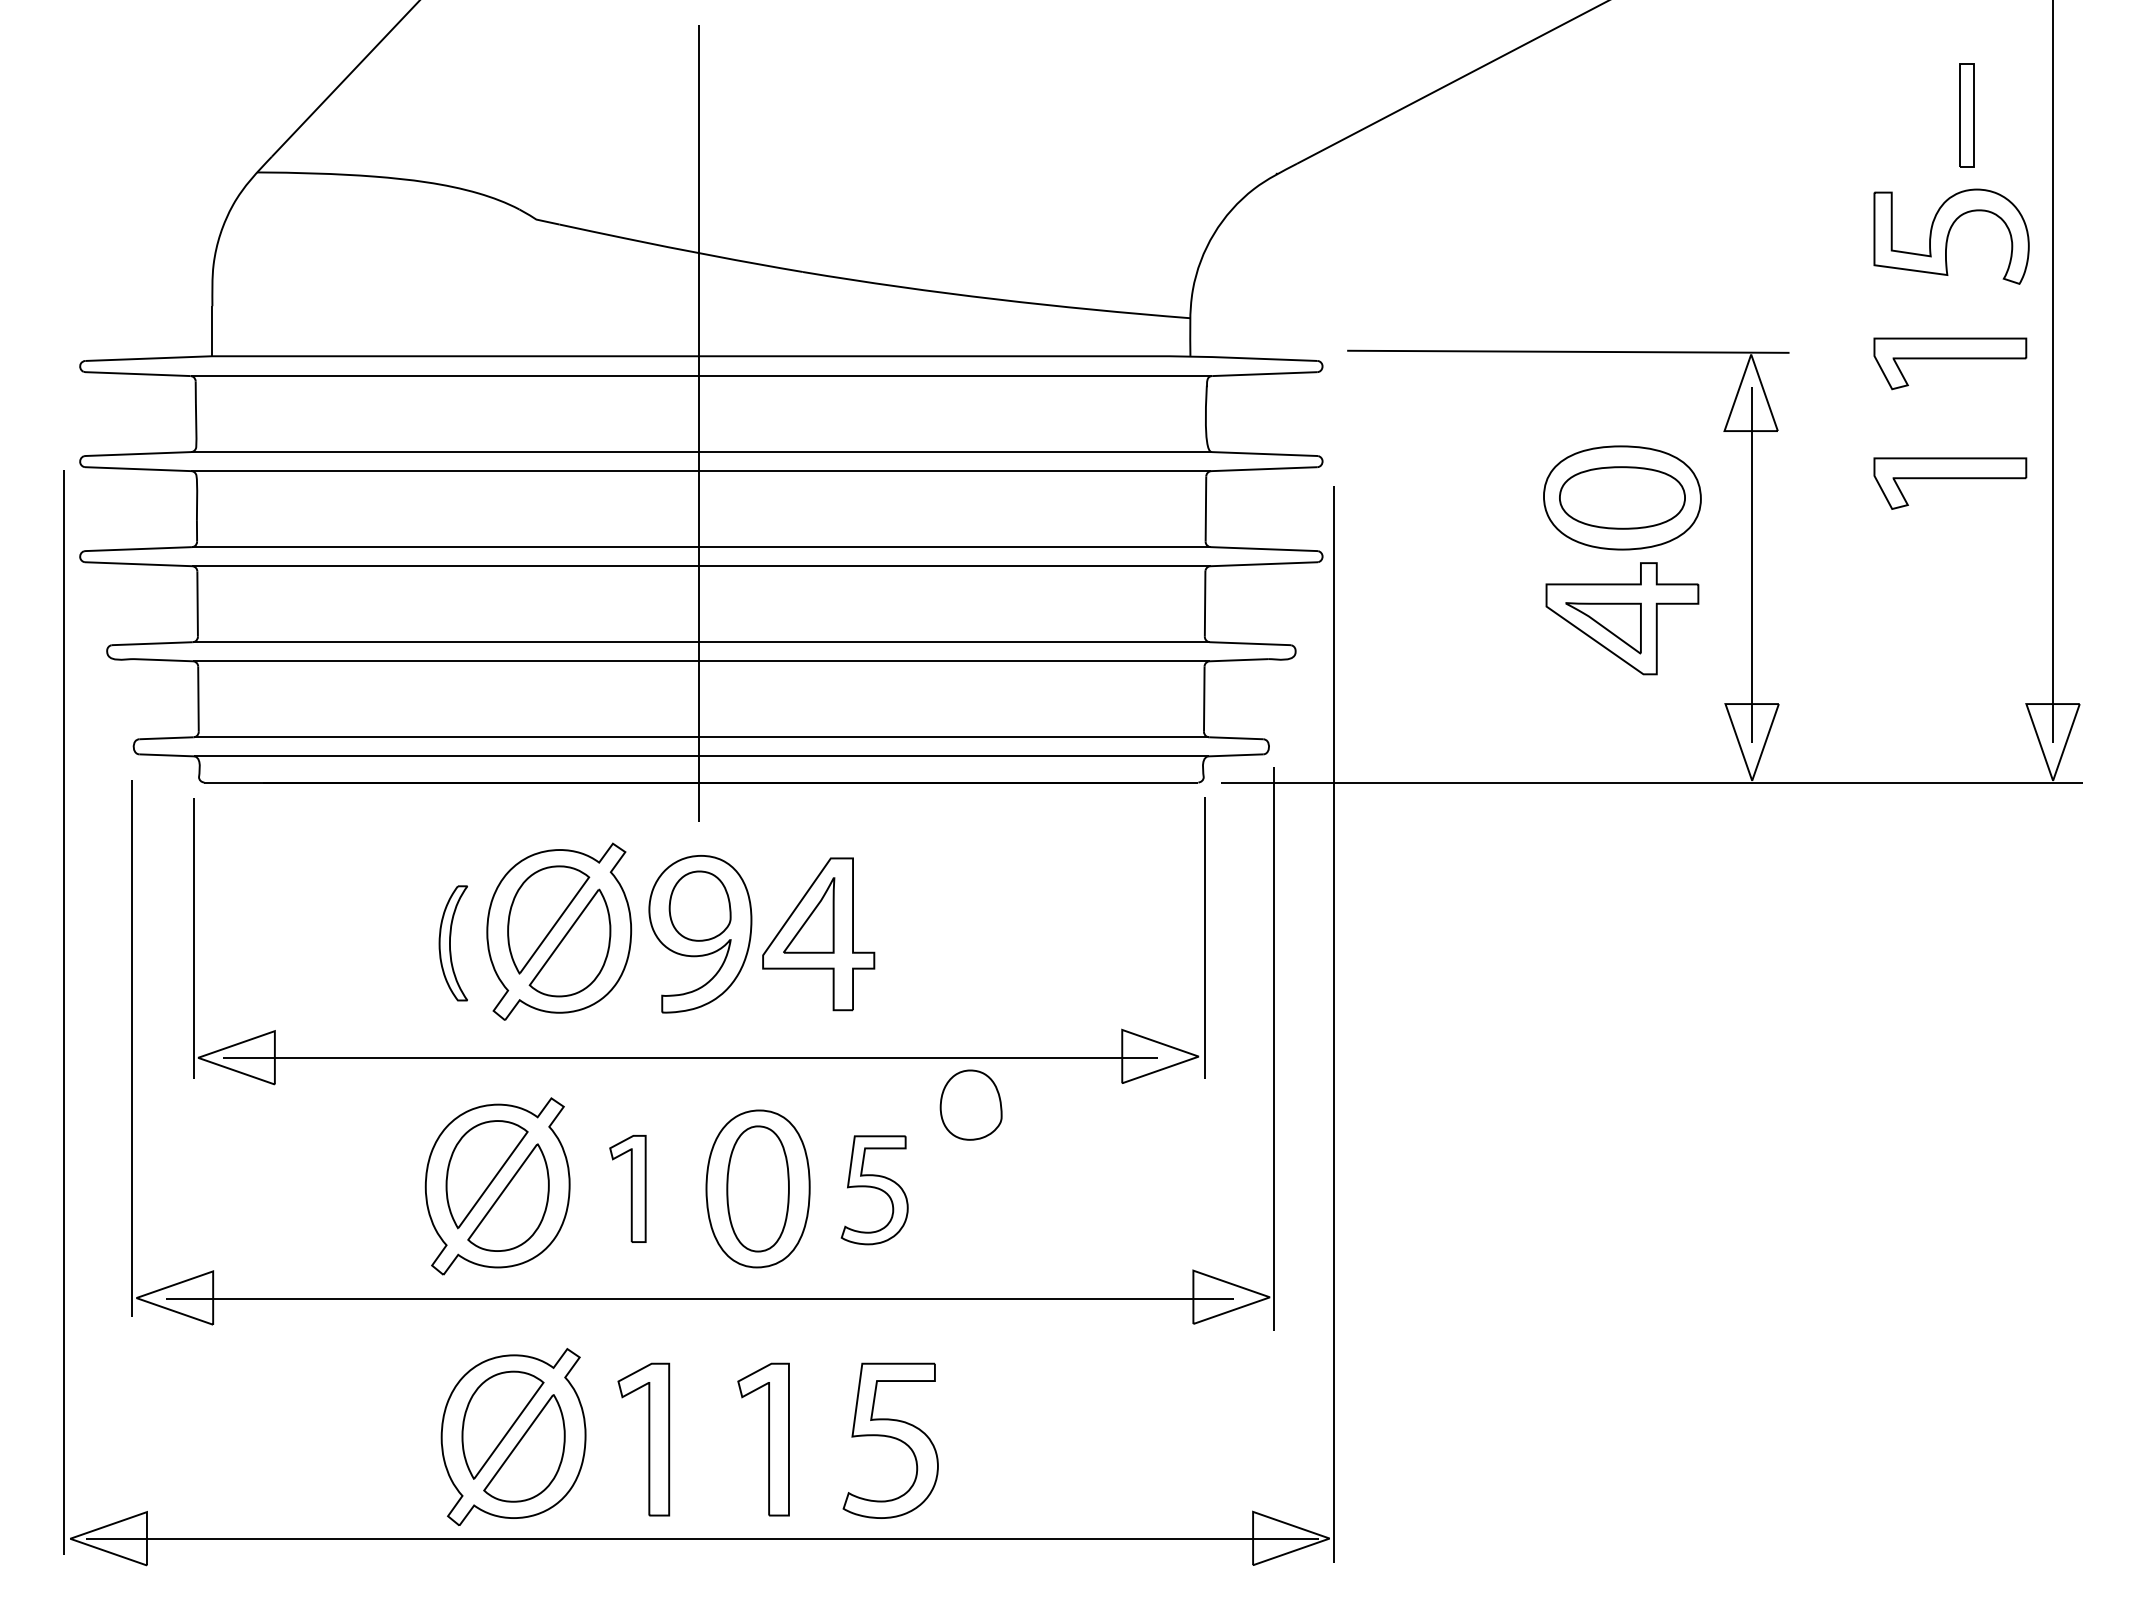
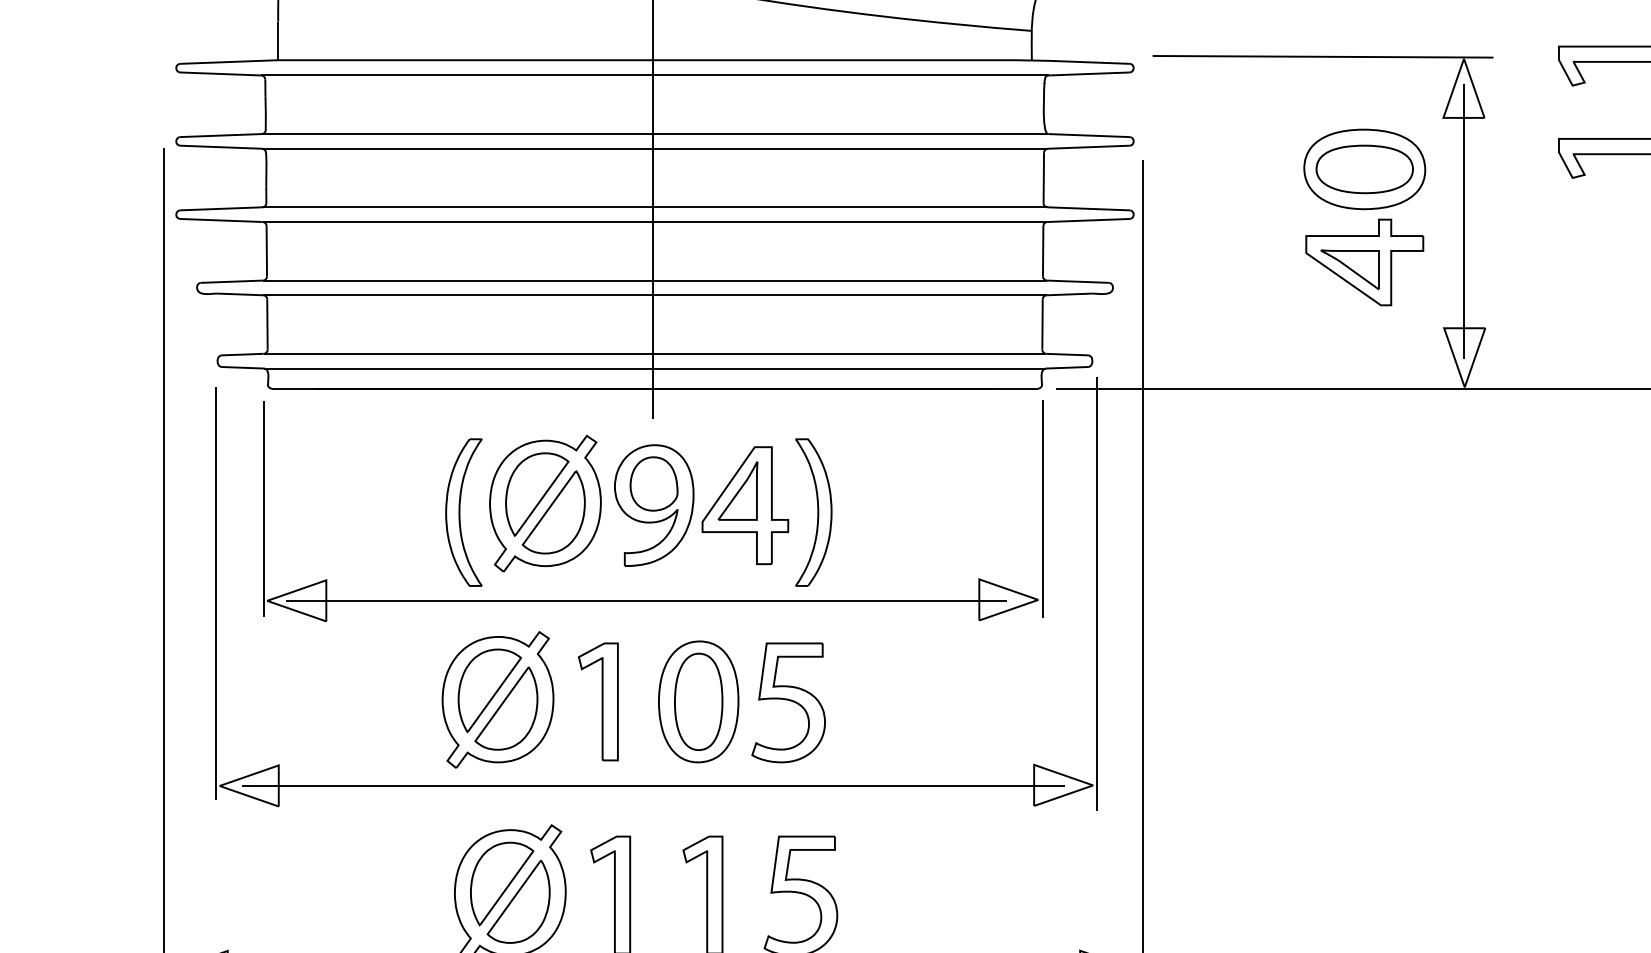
part: (453, 943) -> (463, 512), size x1.67
part: (907, 943) -> (813, 512), added
part: (970, 1104) -> (862, 636), removed
part: (627, 1188) -> (598, 701), size x1.43
part: (874, 1190) -> (788, 703), size x1.43

